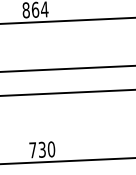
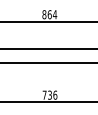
text: (51, 148) -> (55, 94), 730 -> 736

